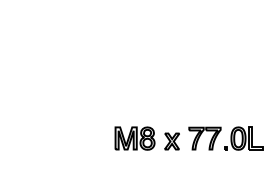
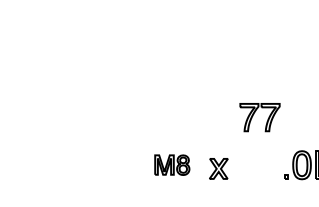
part: (134, 138) -> (171, 165), size x0.7
part: (204, 138) -> (259, 117), moved

